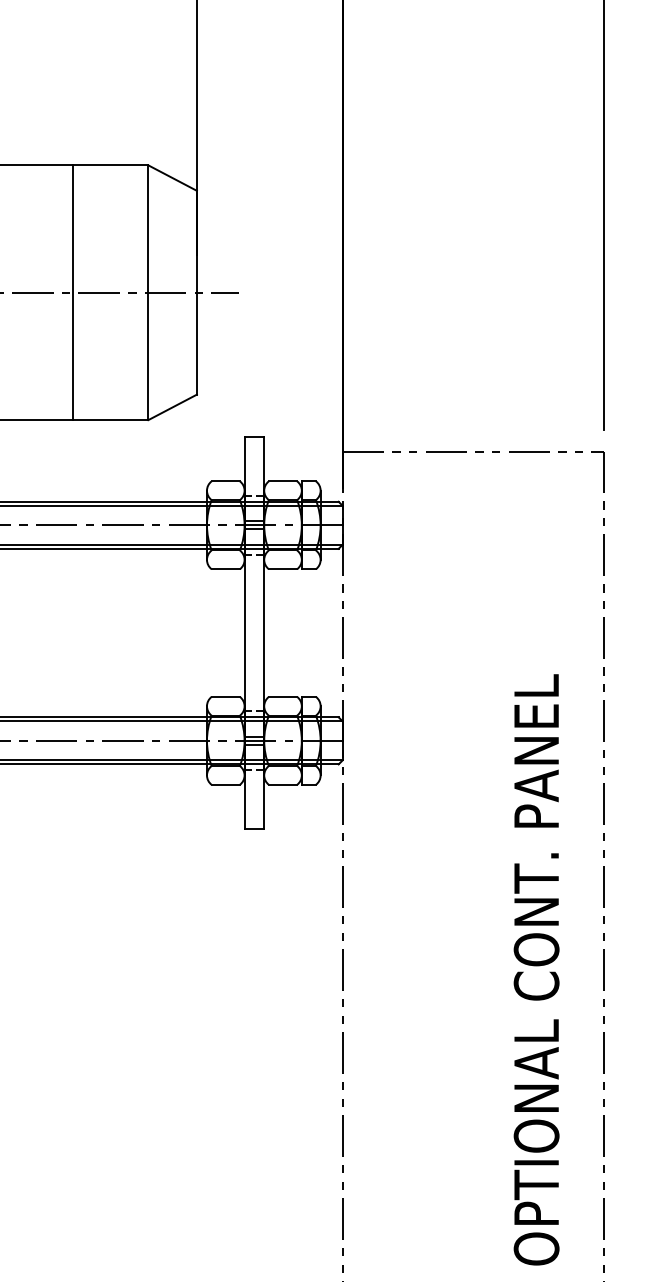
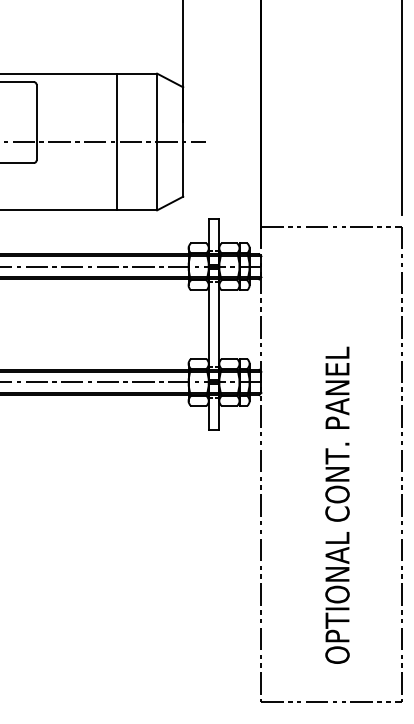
text: (536, 968) -> (337, 504), moved

